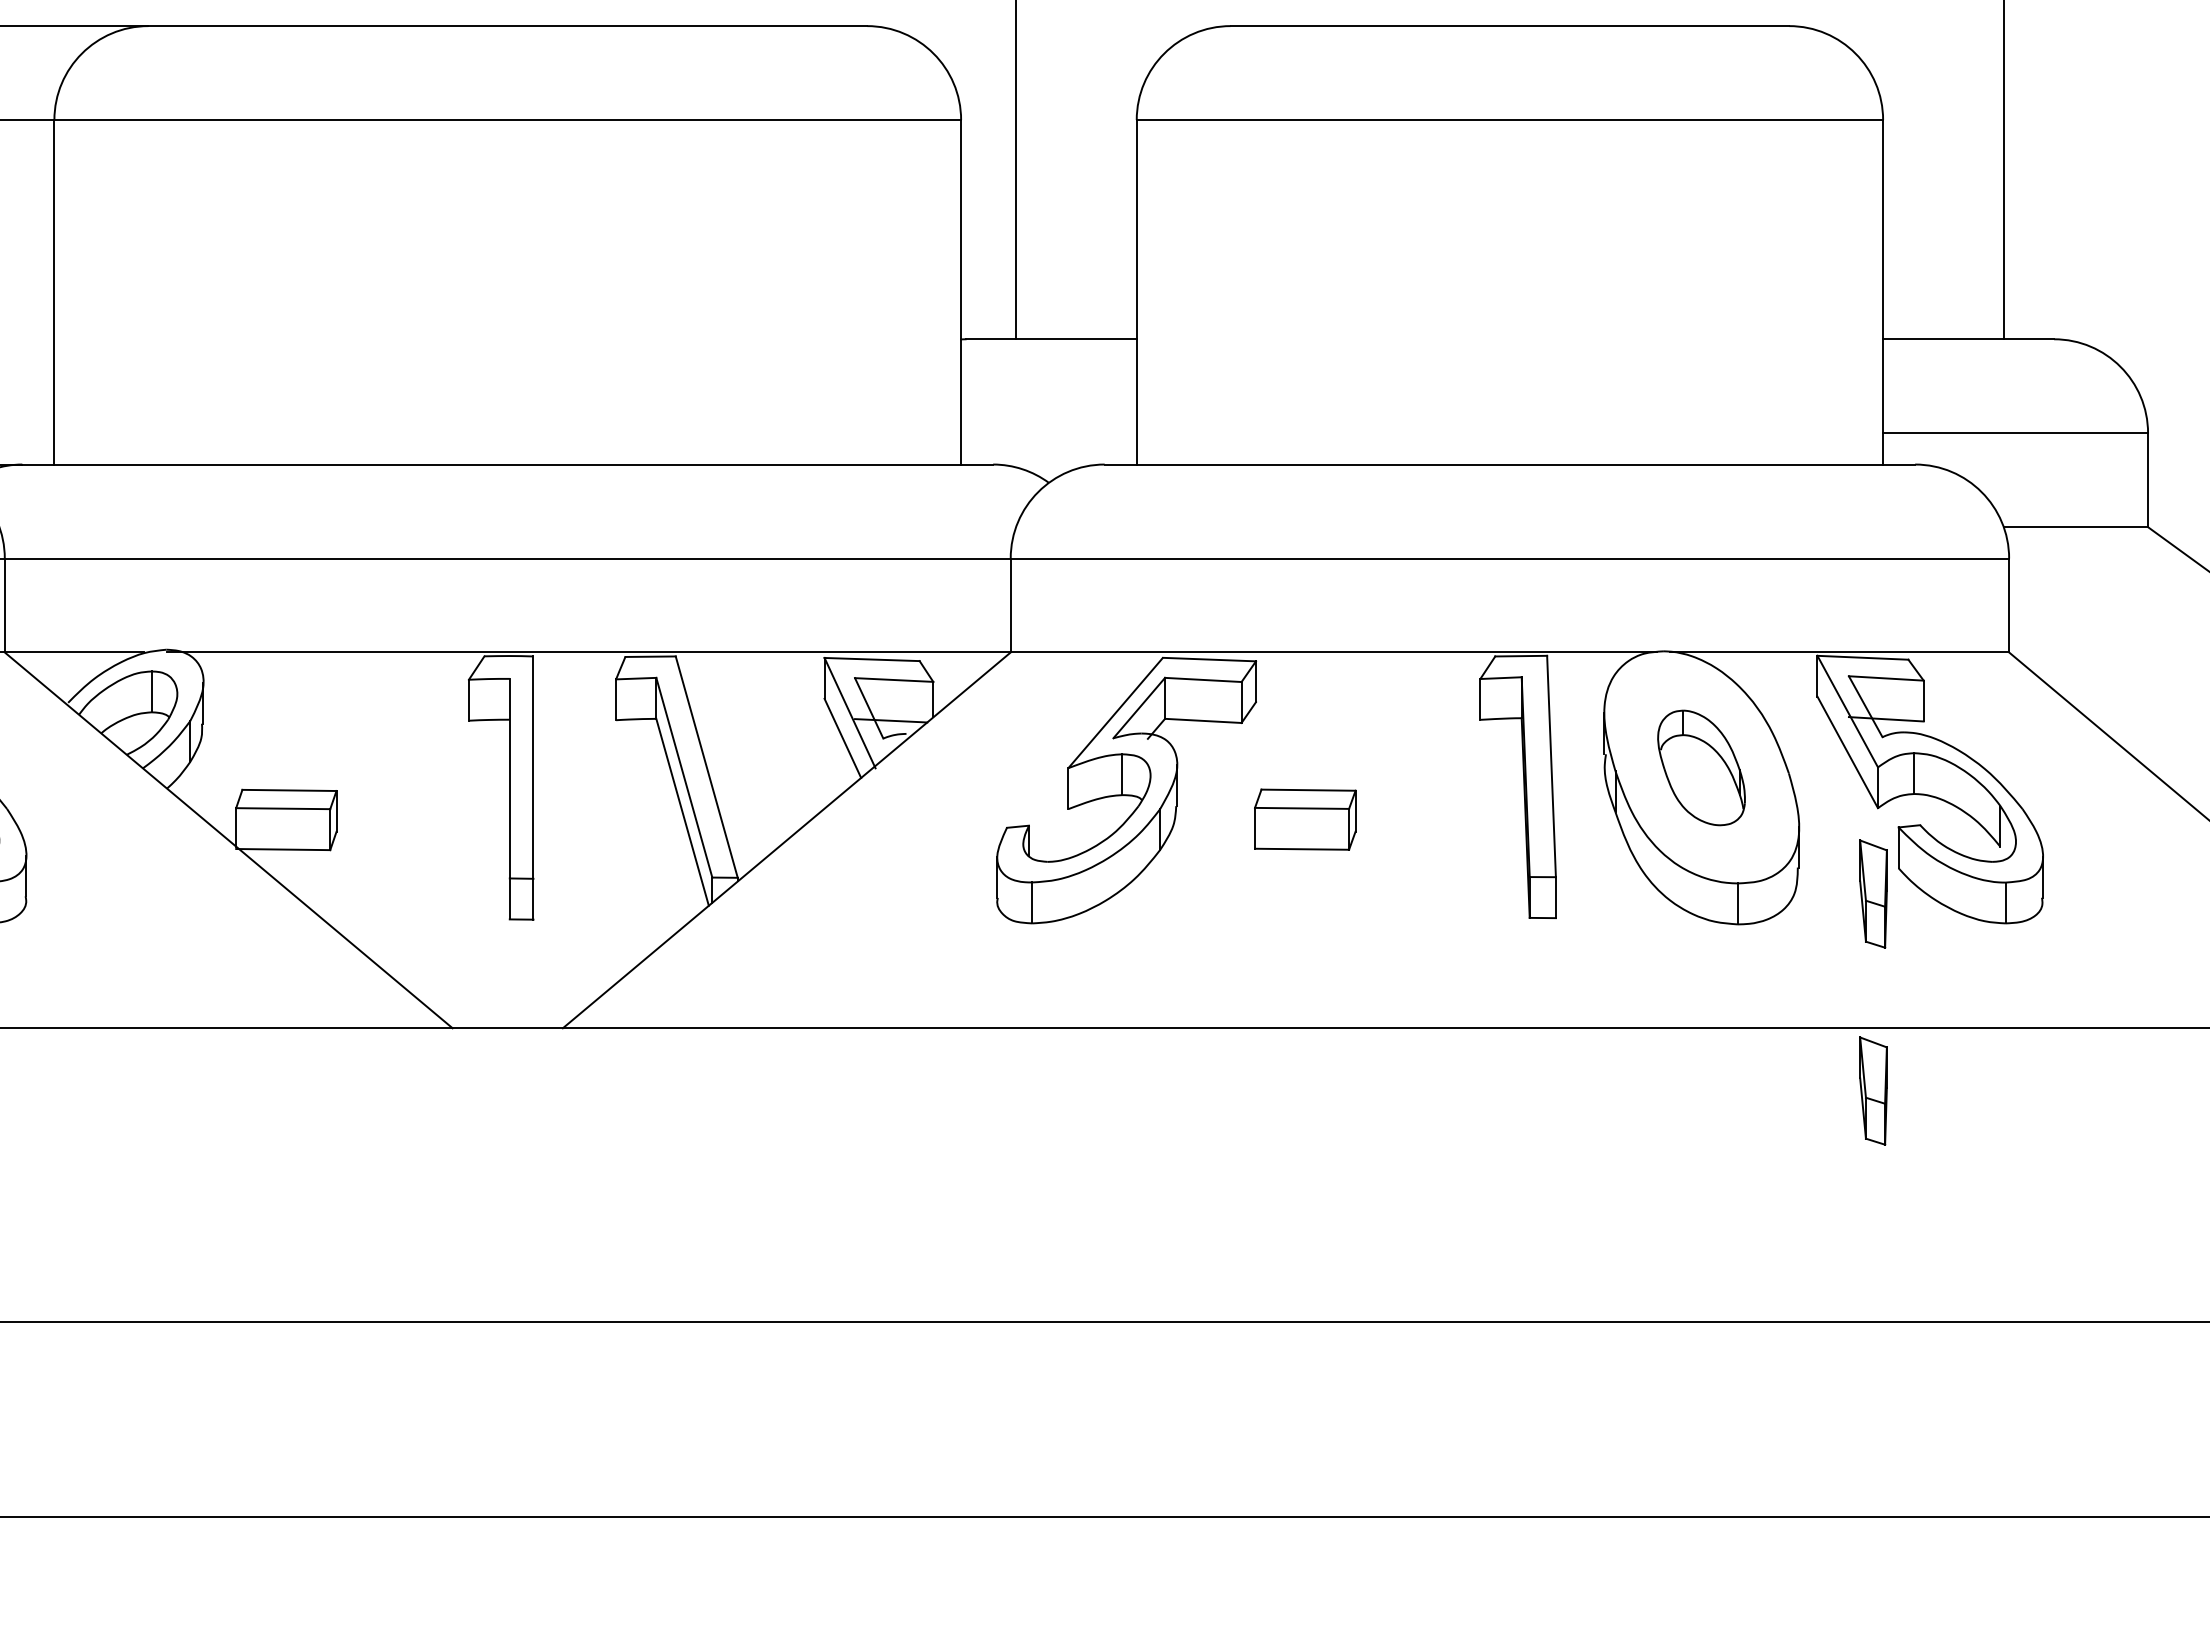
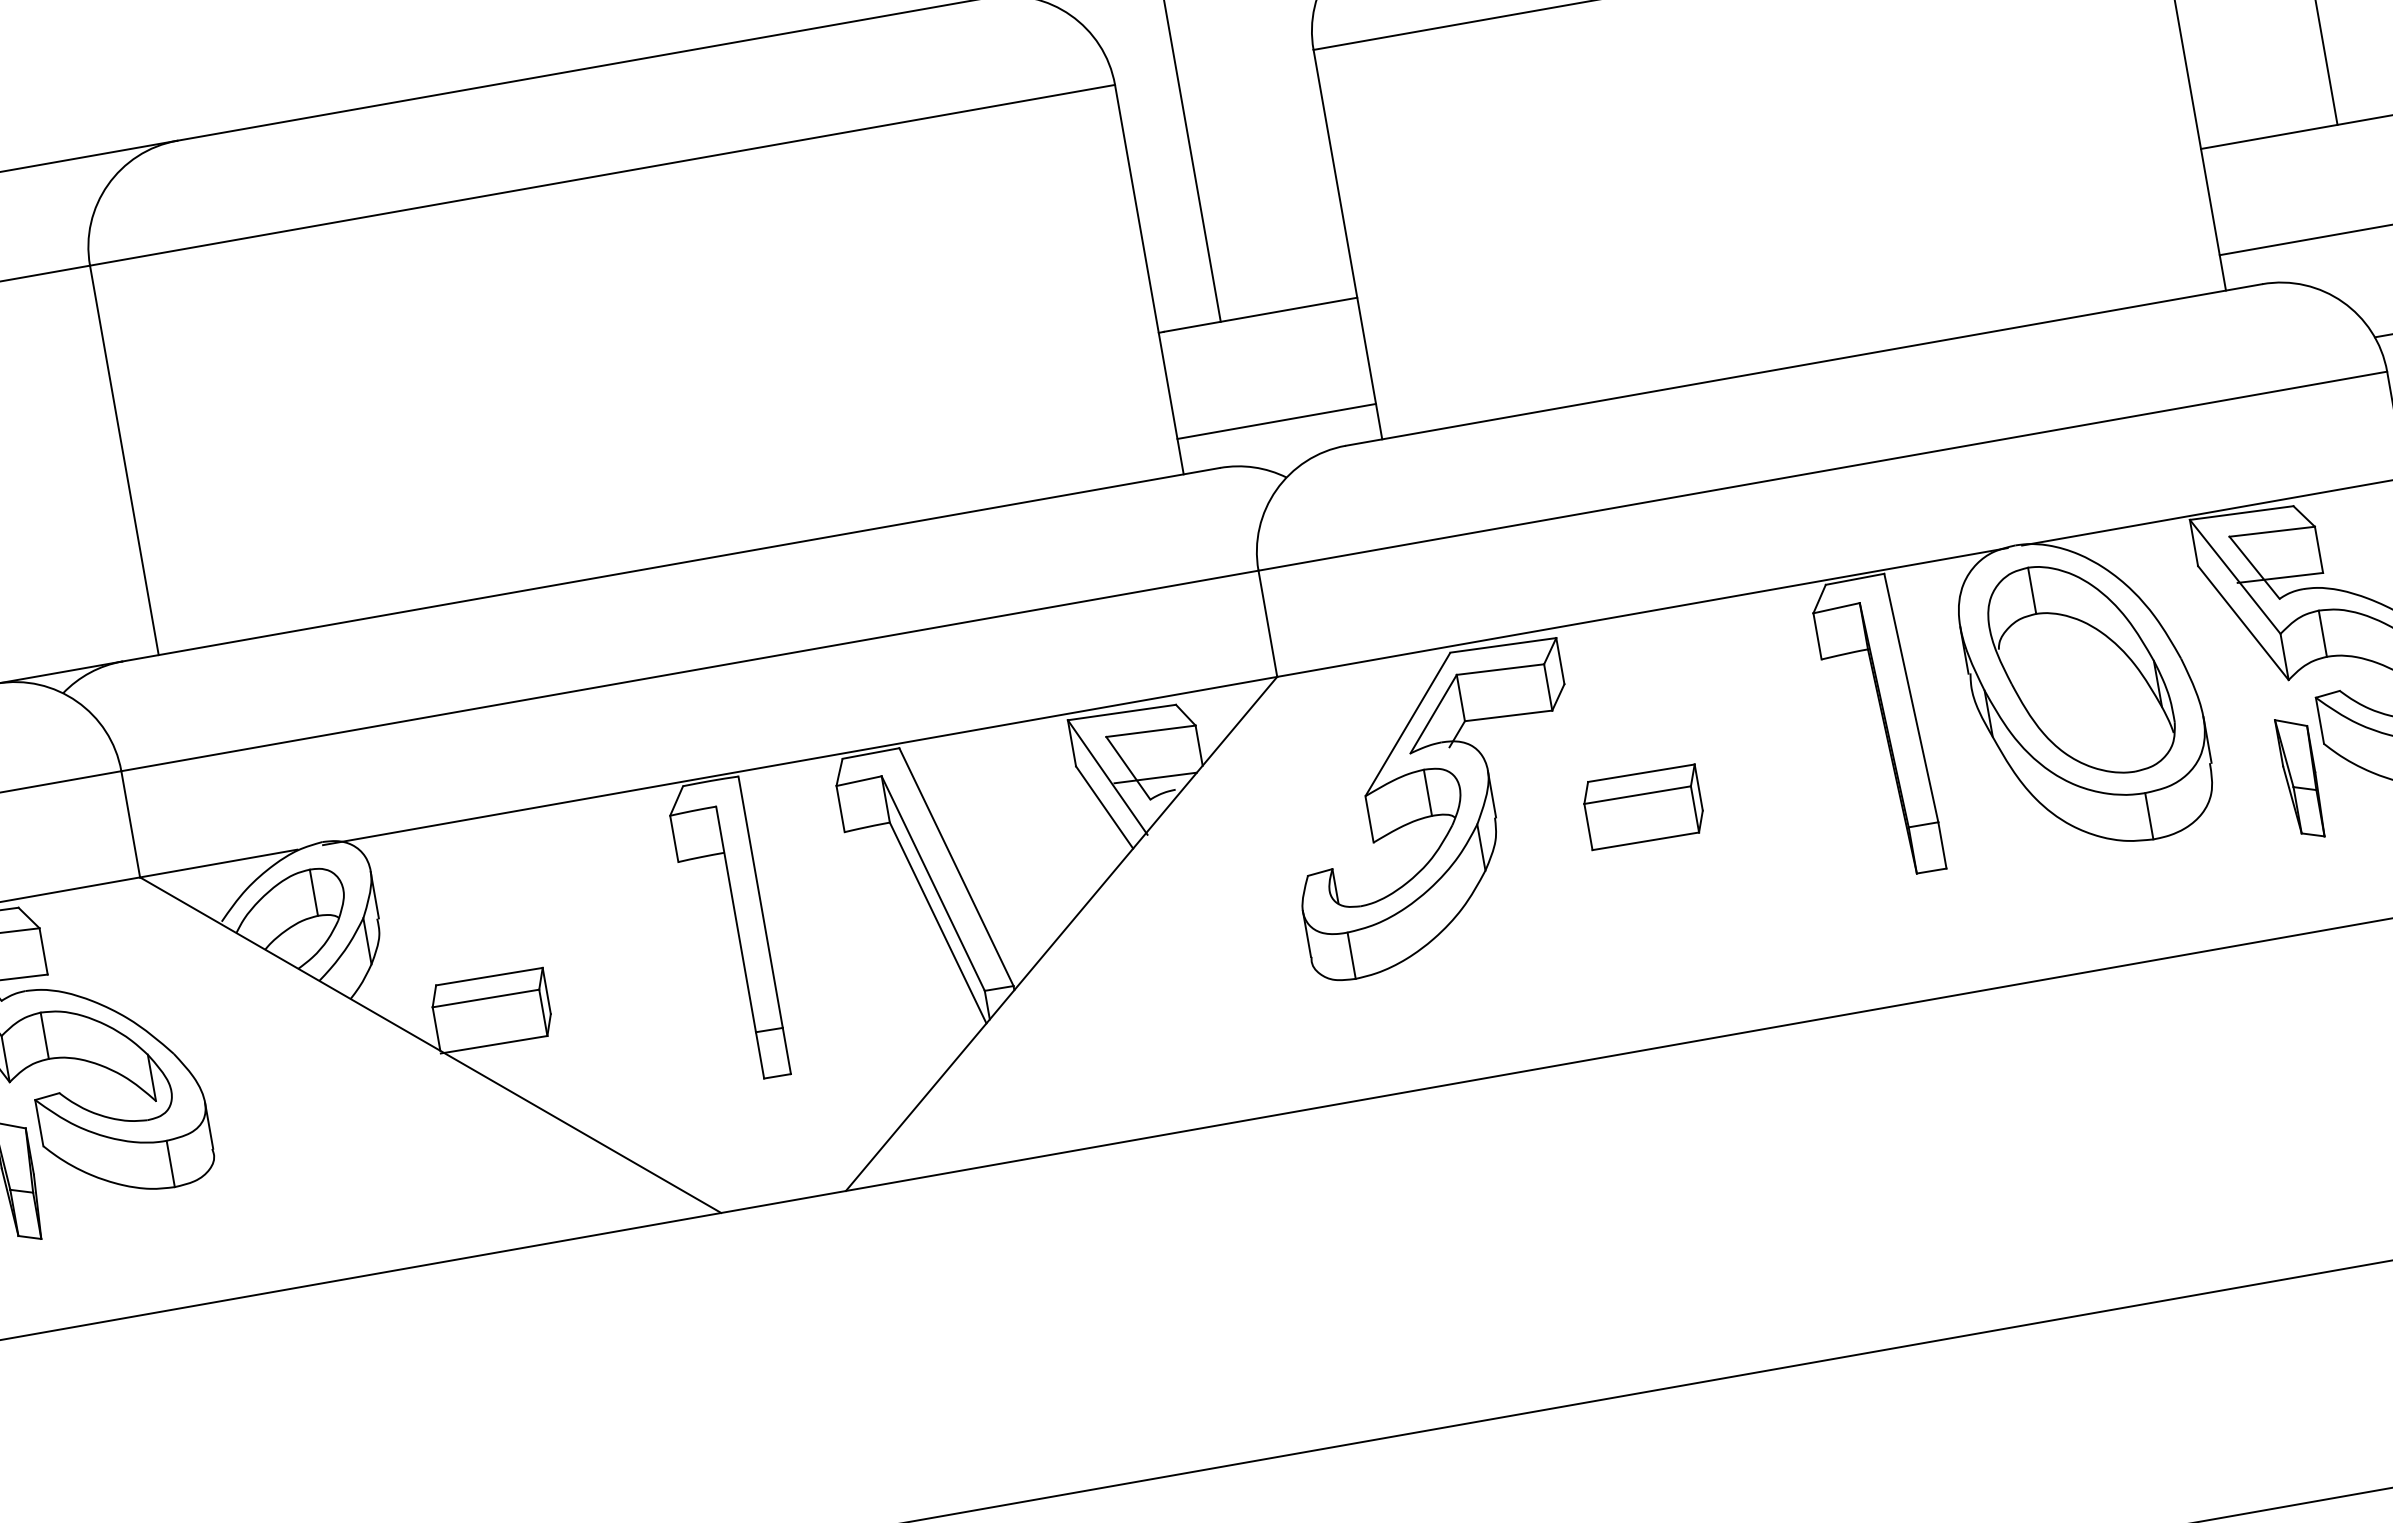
line: (1048, 433) -> (1276, 421), added
part: (1701, 767) -> (2081, 669), size x1.67
part: (1873, 1090) -> (2339, 1000), removed

